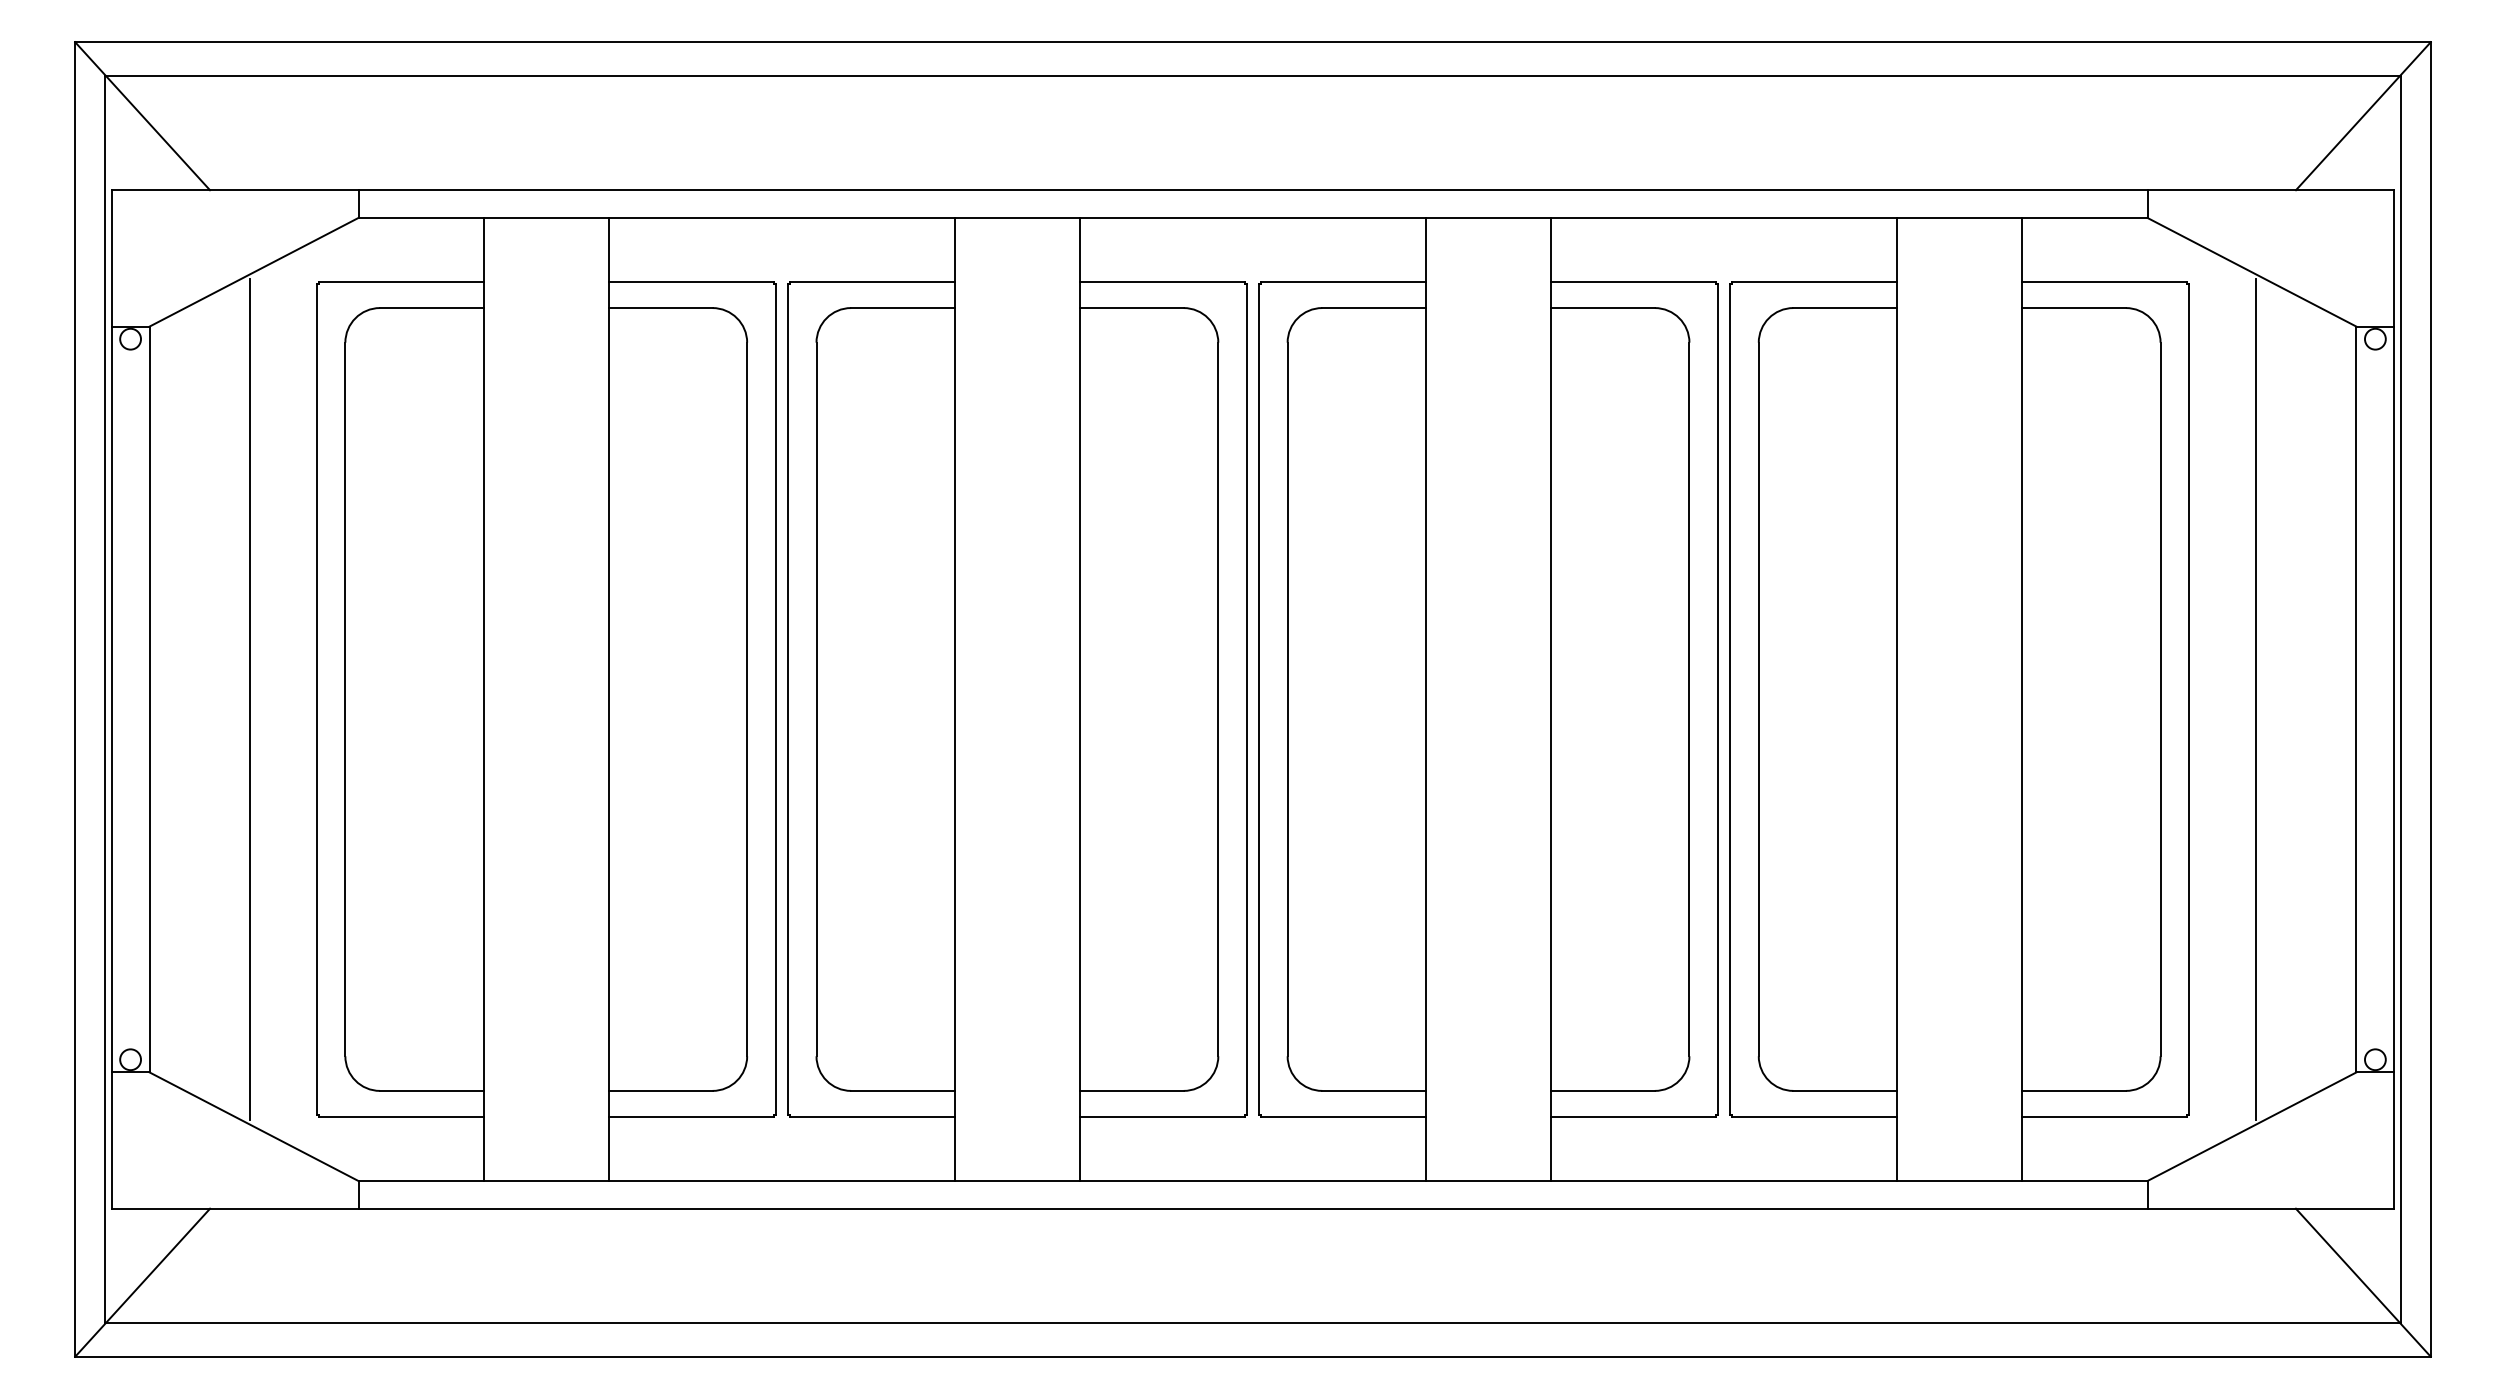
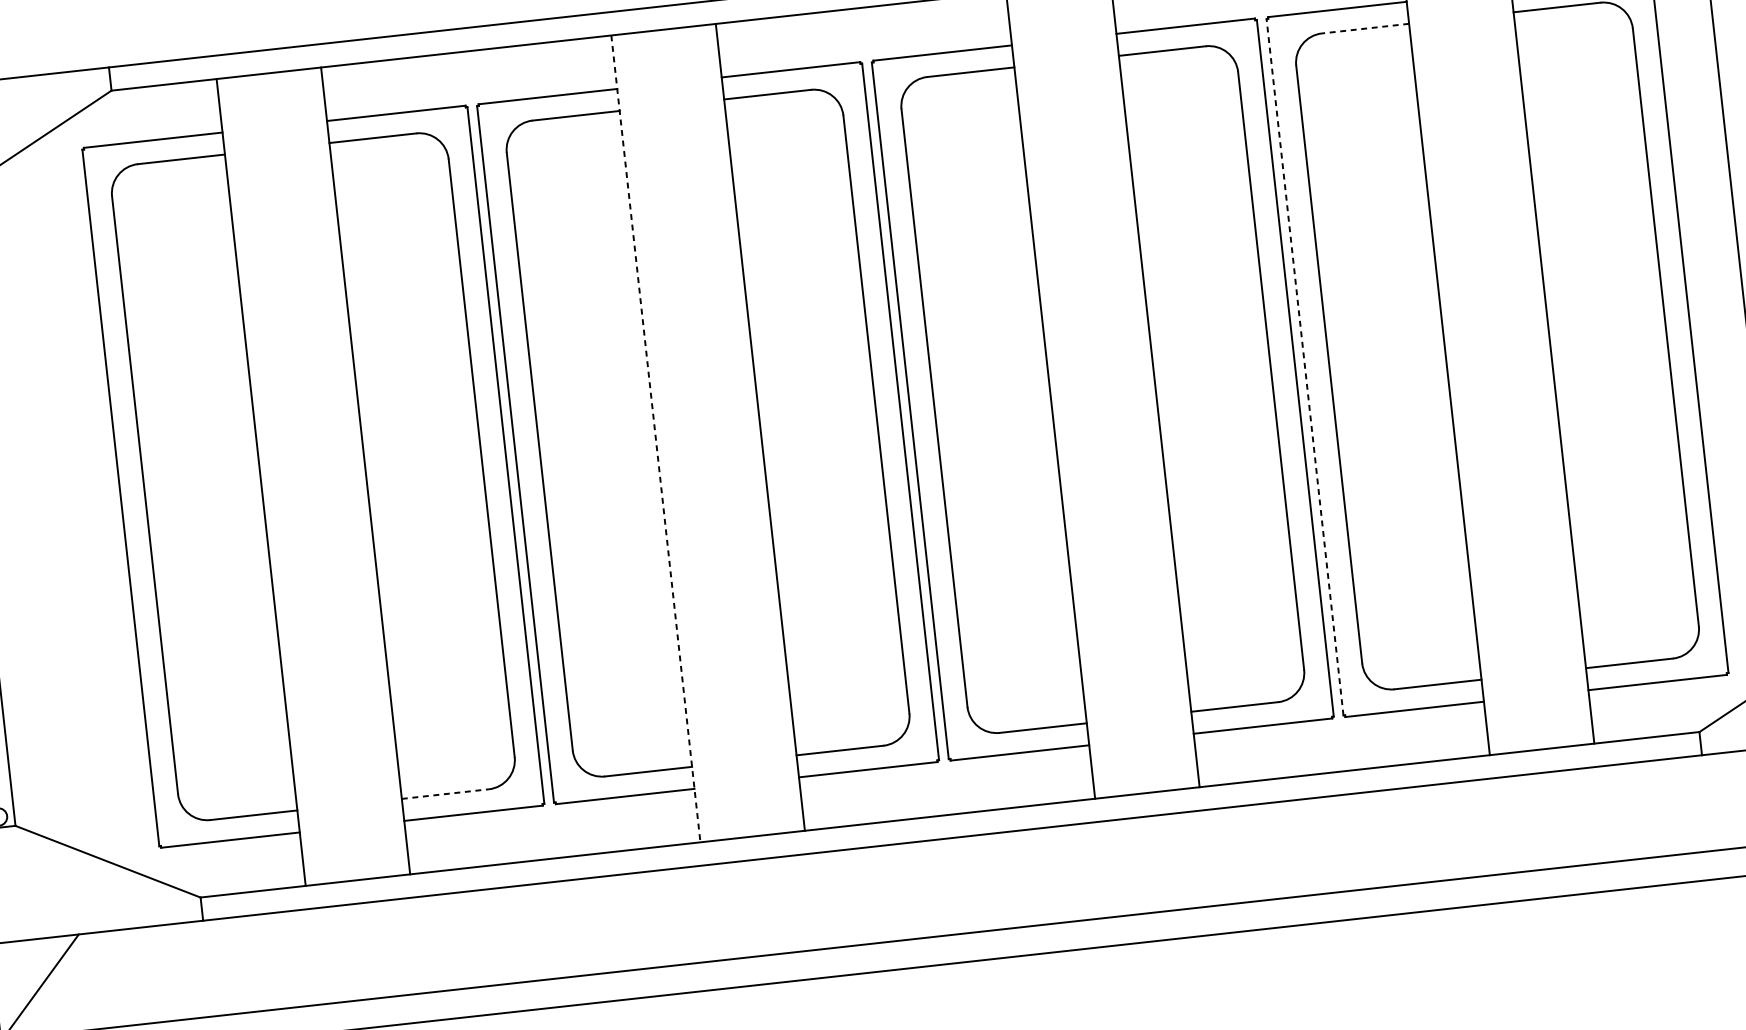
line: (1845, 308) -> (1365, 29), solid -> dashed
line: (249, 699) -> (64, 504), removed
line: (955, 699) -> (656, 438), solid -> dashed
line: (1729, 699) -> (1304, 367), solid -> dashed
line: (660, 1090) -> (445, 793), solid -> dashed

